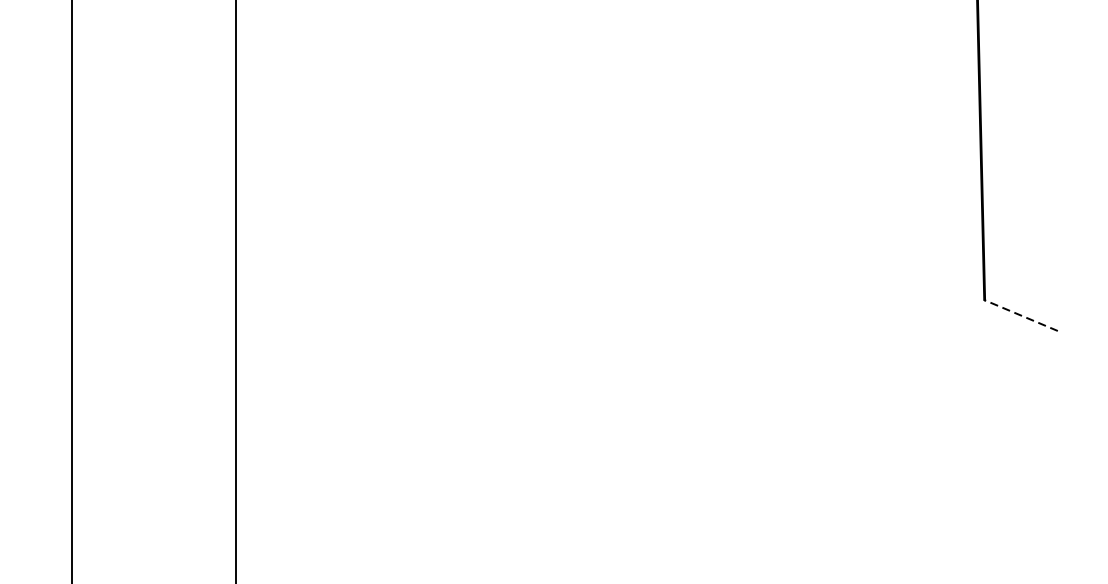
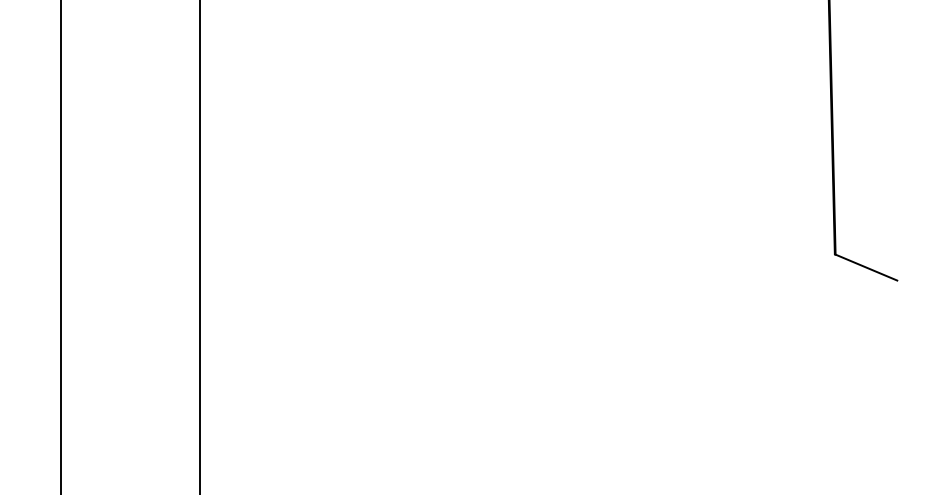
line: (1020, 315) -> (865, 267), dashed -> solid

